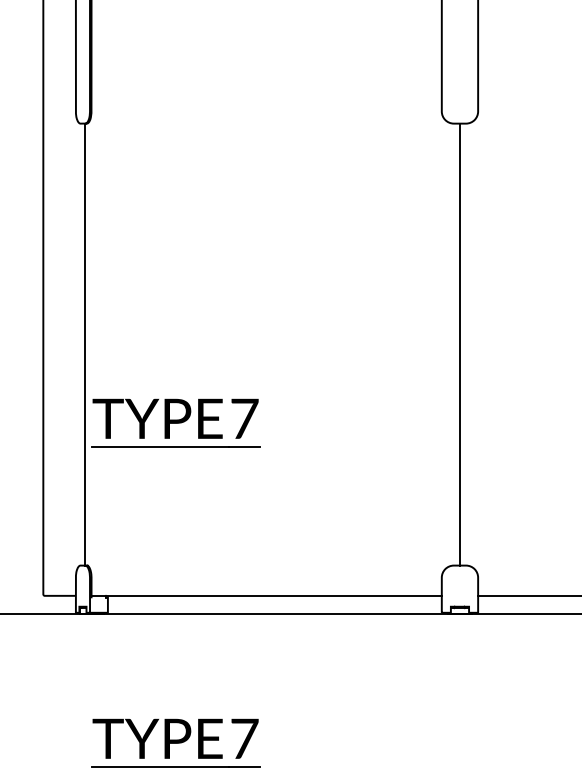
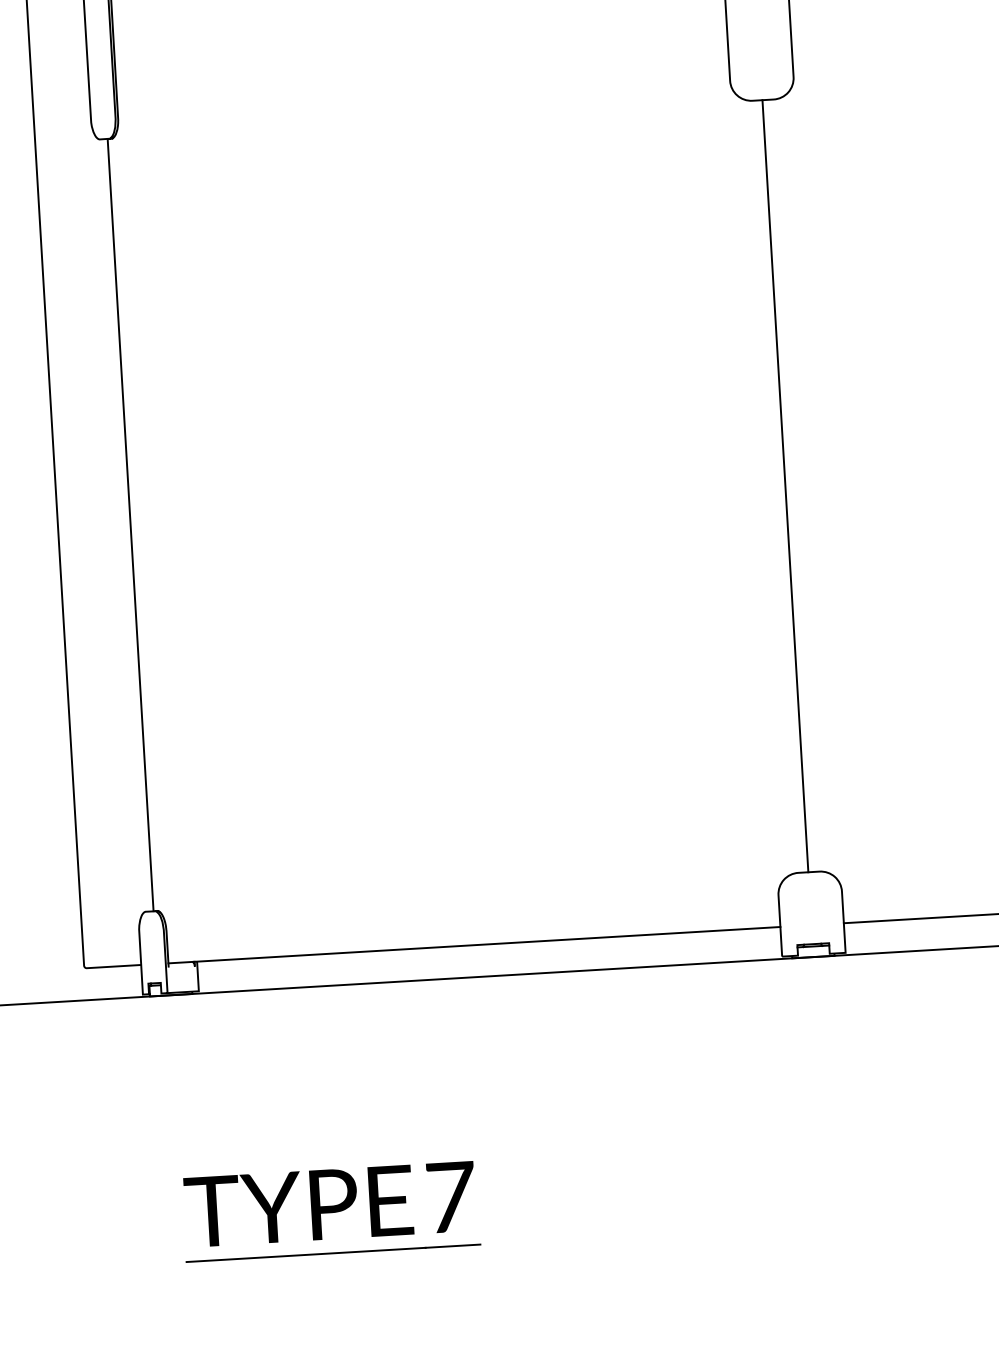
part: (175, 422) -> (297, 651), removed

